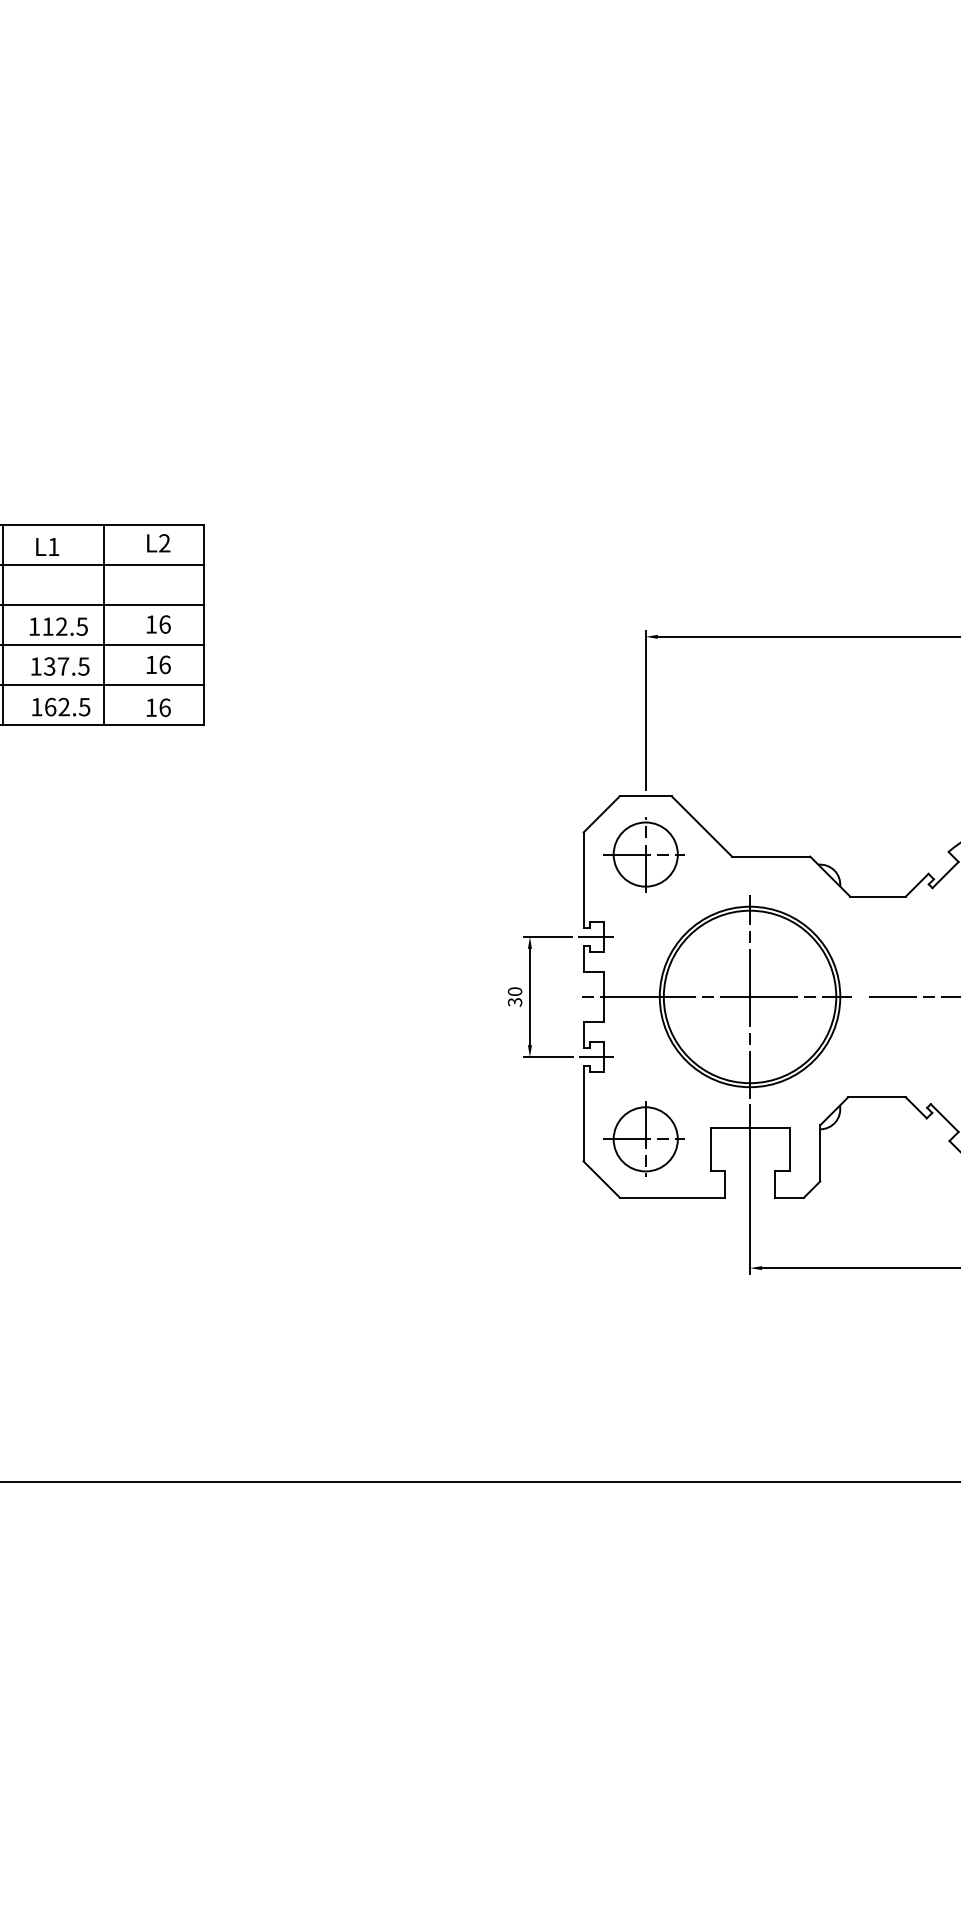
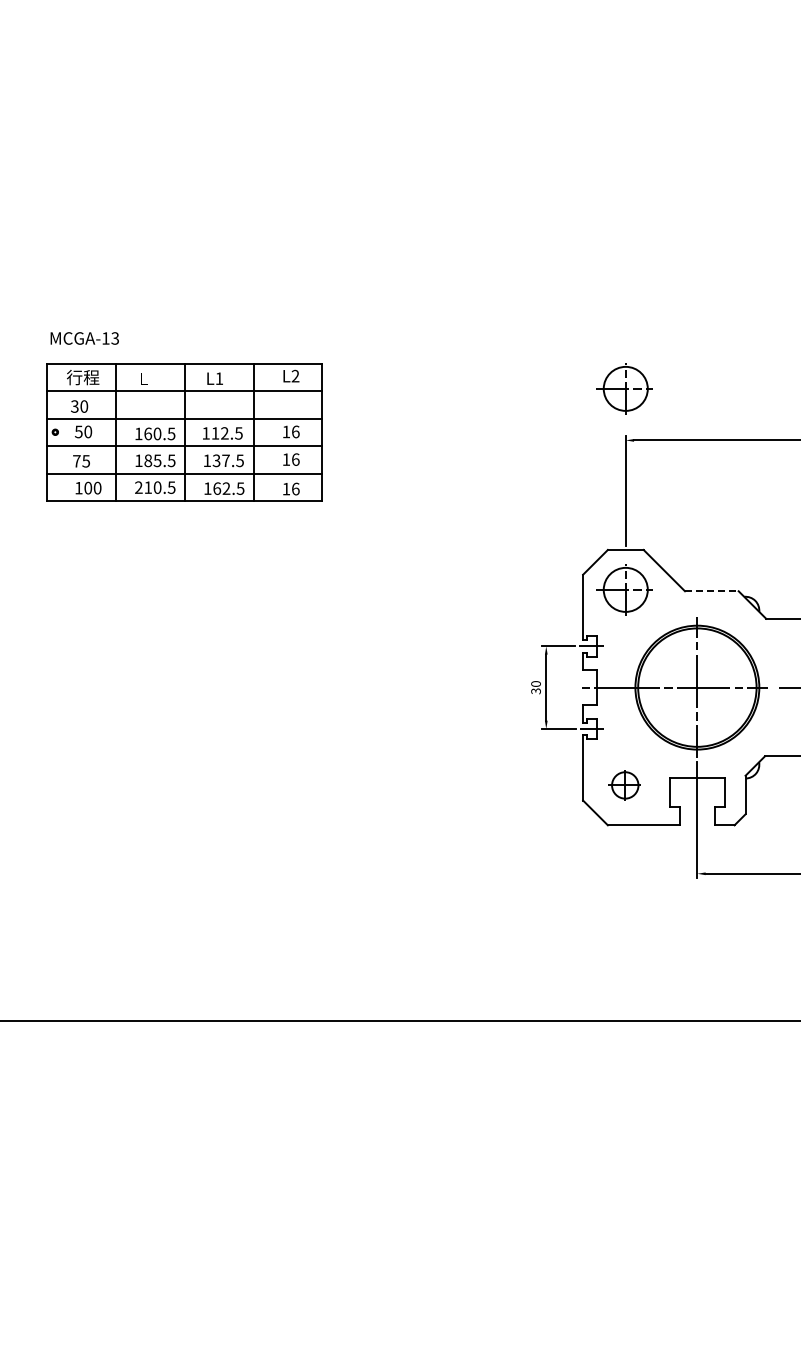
part: (643, 561) -> (624, 388), added
line: (770, 856) -> (711, 591), solid -> dashed
part: (643, 1139) -> (624, 785), size x0.6

